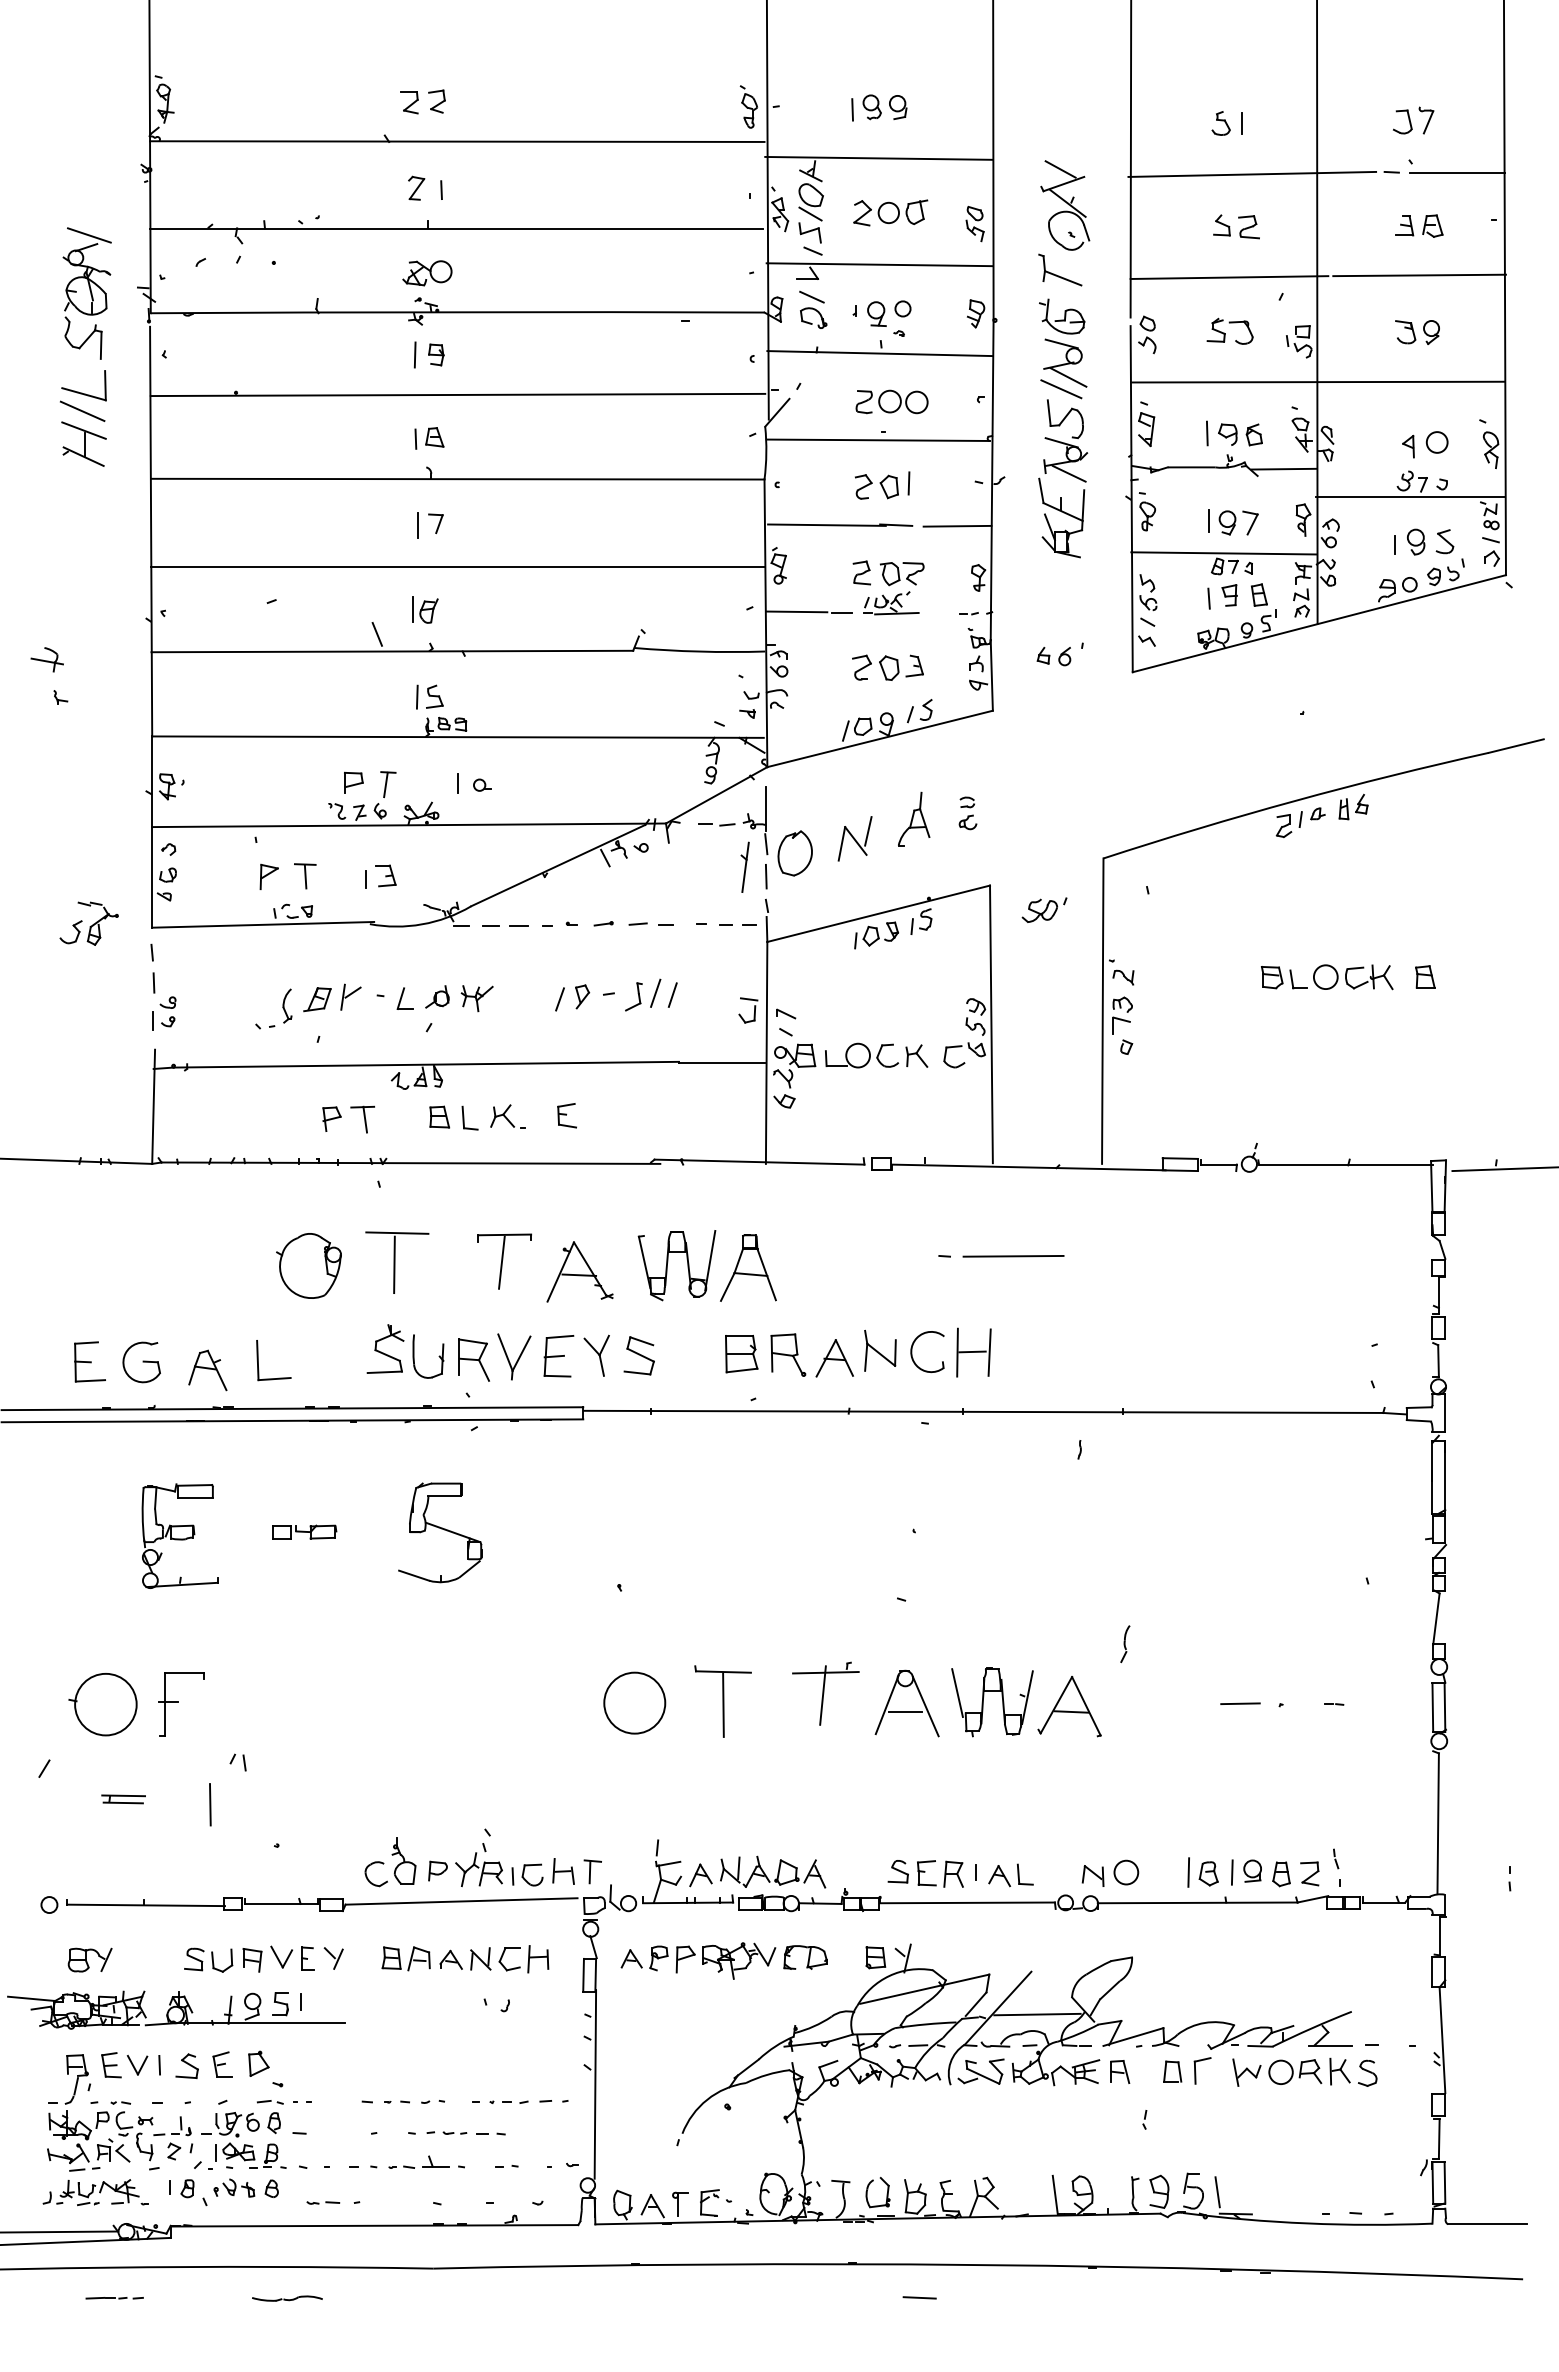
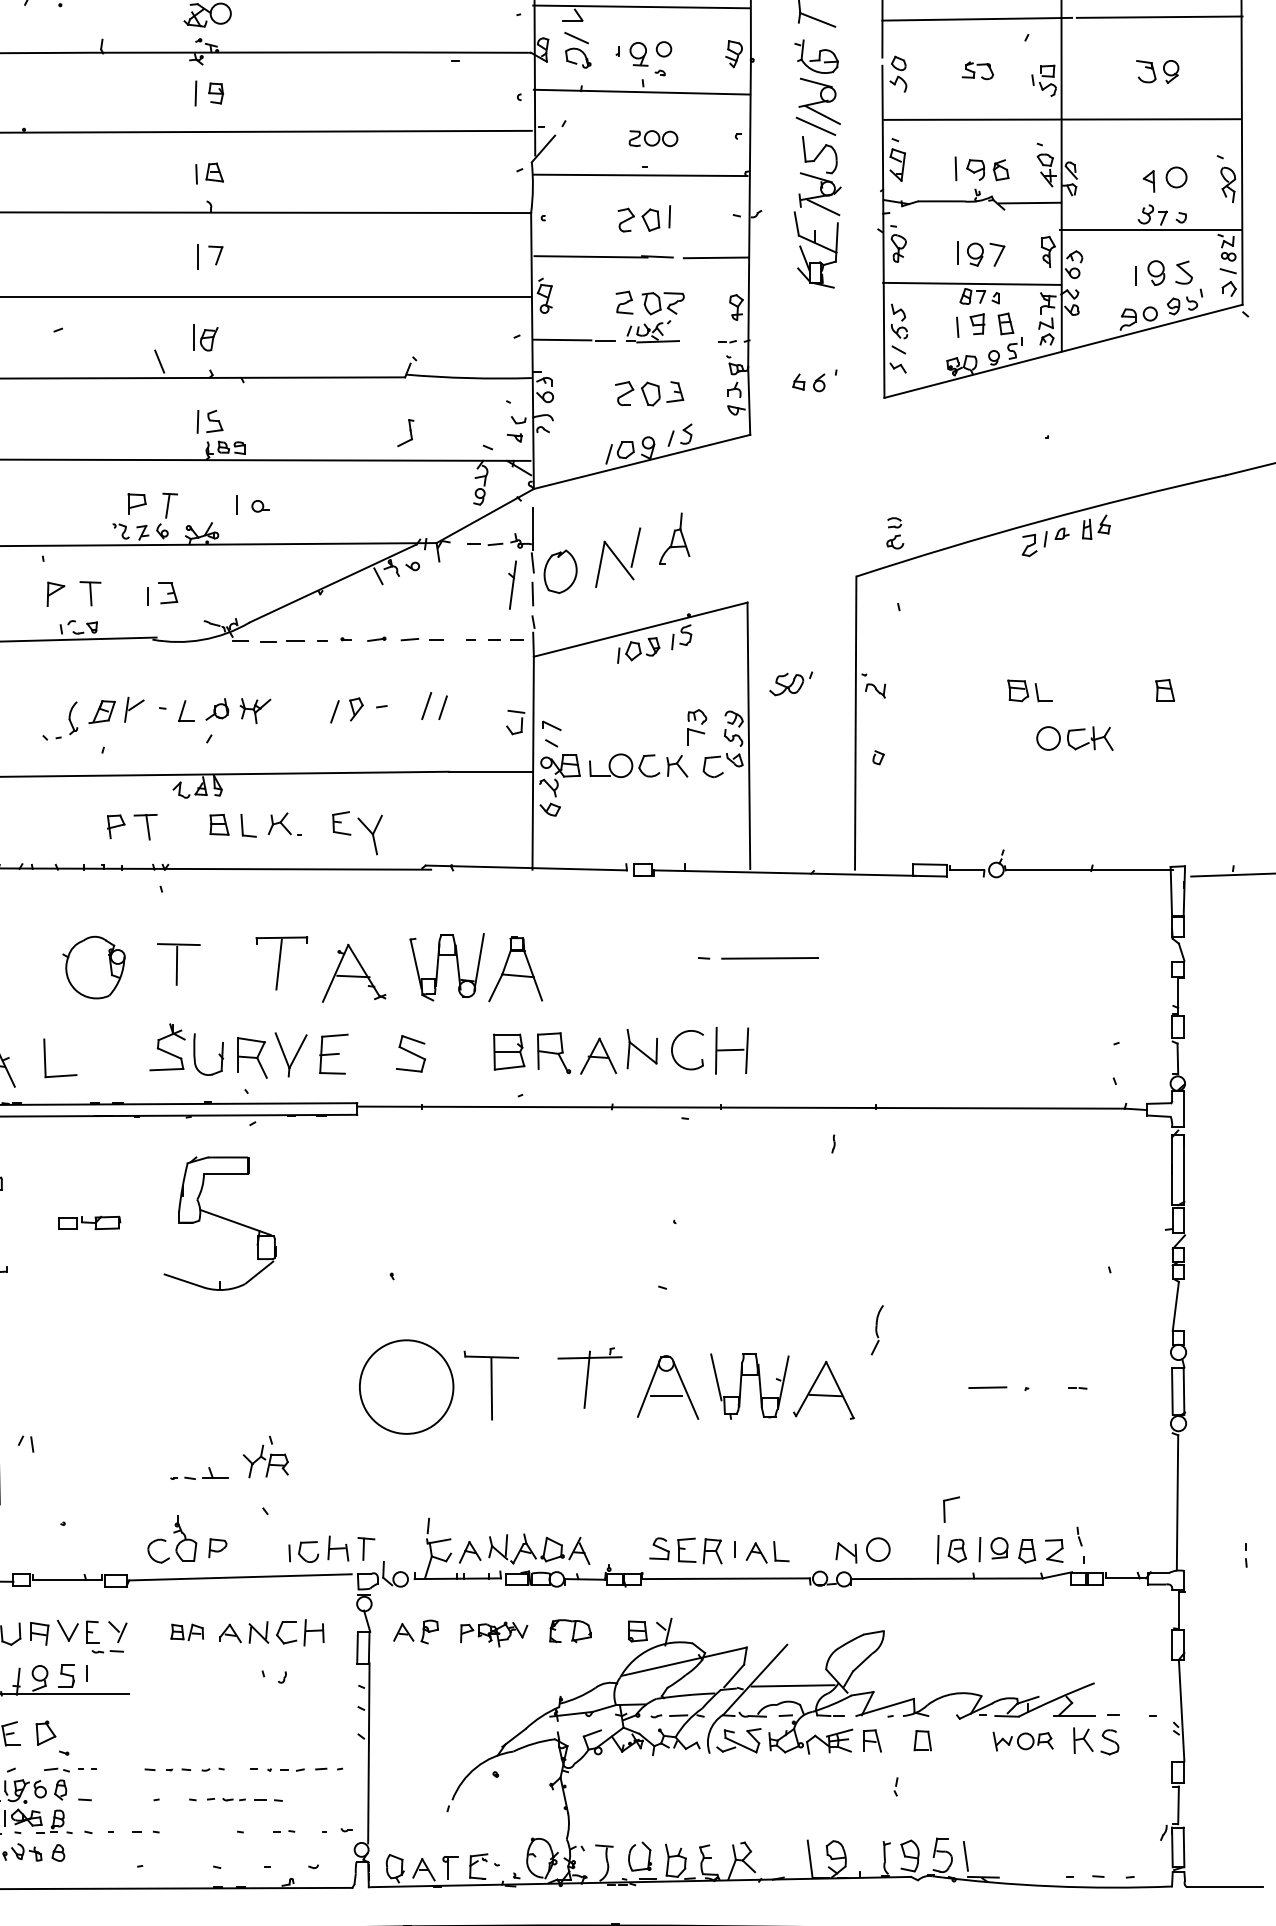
part: (1229, 330) -> (977, 70), size x0.7
part: (891, 401) -> (652, 138), size x0.7
part: (967, 813) -> (894, 533), moved
part: (854, 838) -> (617, 557), size x1.4
part: (1044, 909) -> (791, 683), moved
part: (1347, 979) -> (1069, 740), moved
part: (633, 996) -> (405, 432), moved
part: (1122, 1015) -> (697, 727), moved
part: (397, 1262) -> (178, 964), size x0.7
part: (596, 1355) -> (369, 834), moved
part: (440, 1532) -> (220, 1223), size x1.4
part: (1125, 1644) -> (877, 1330), size x1.4
circle: (634, 1702) -> (406, 1386), size x1.6
part: (478, 1865) -> (265, 1457), moved
part: (405, 1958) -> (186, 1632), size x0.7
part: (725, 1960) -> (493, 1634), size x0.7
part: (1196, 2072) -> (945, 1511), moved
part: (1277, 2072) -> (1023, 1741), size x0.7
part: (422, 2166) -> (202, 1477), moved
part: (323, 2202) -> (107, 1651), moved

